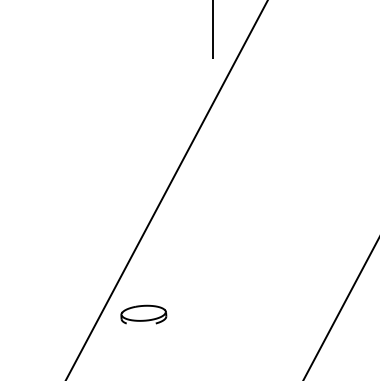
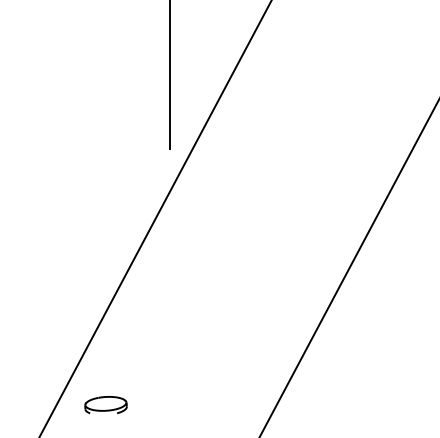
part: (143, 315) -> (105, 405), moved

